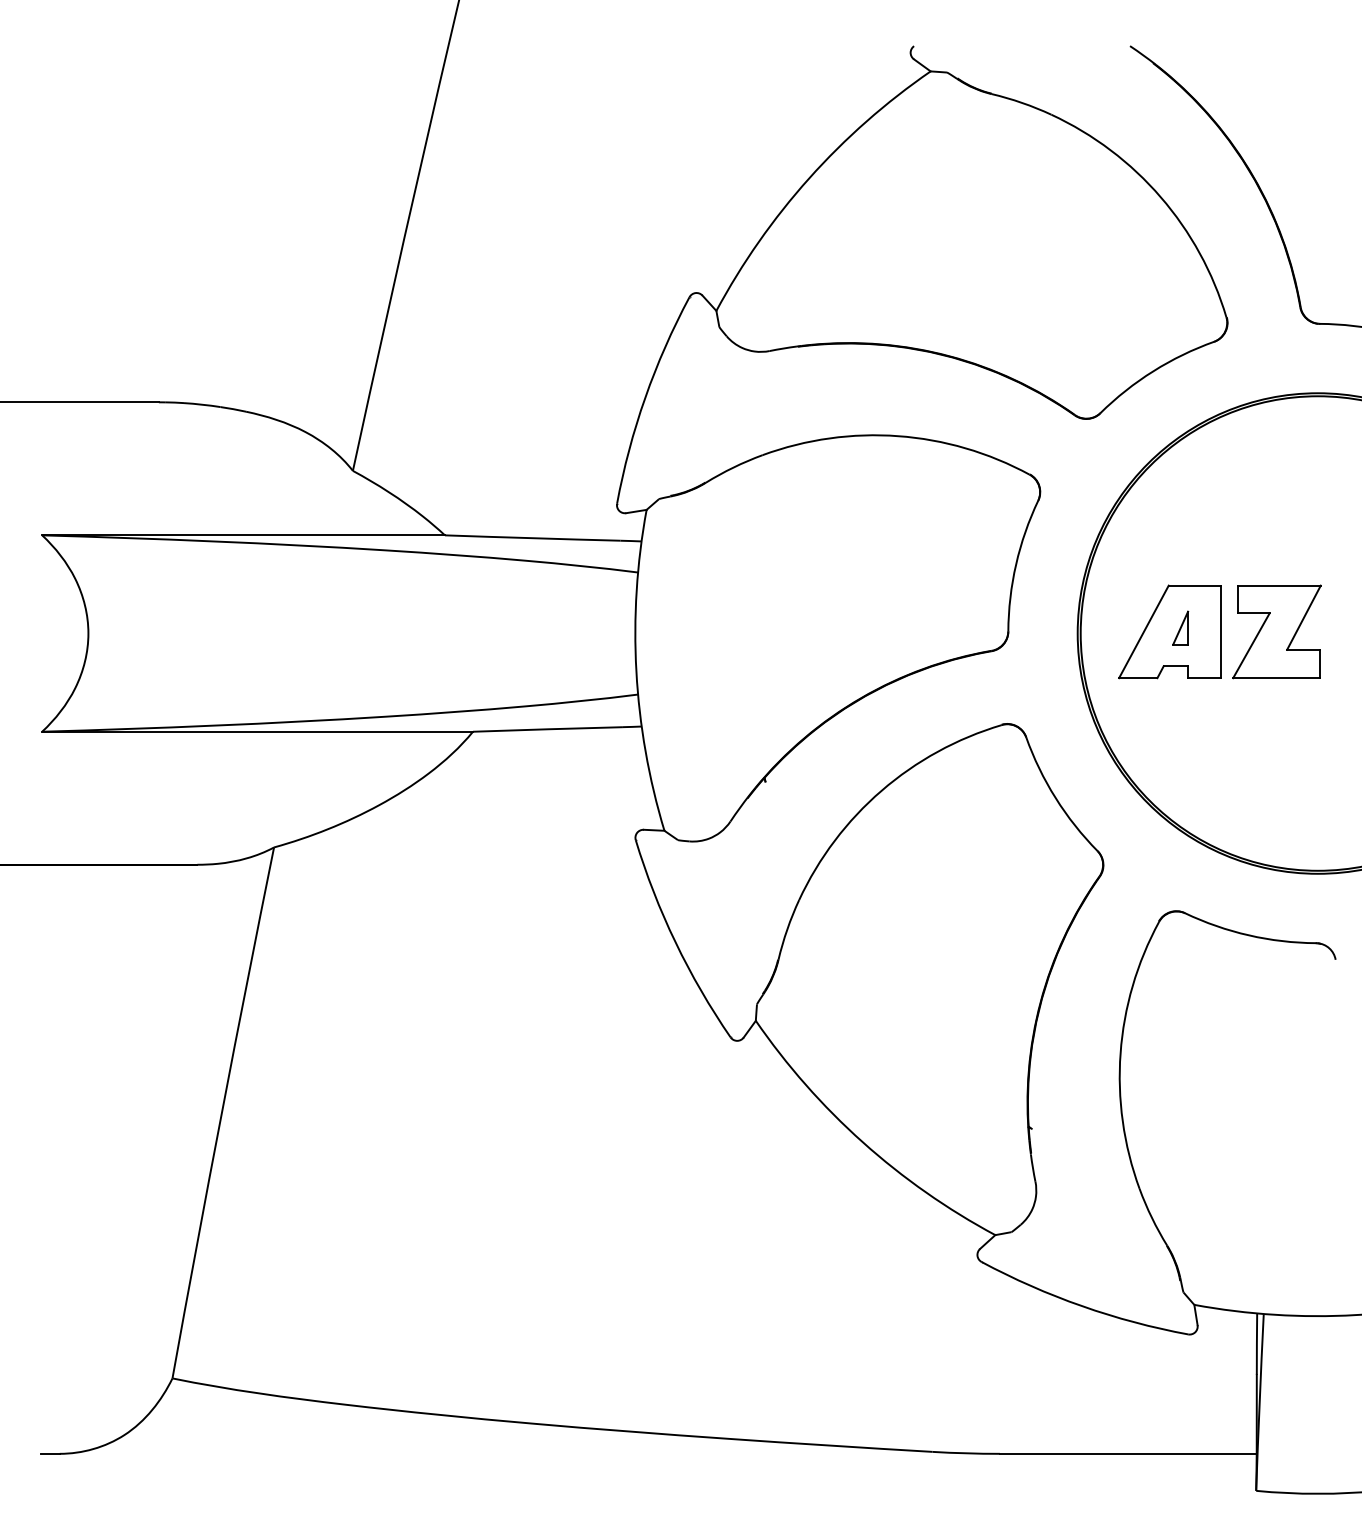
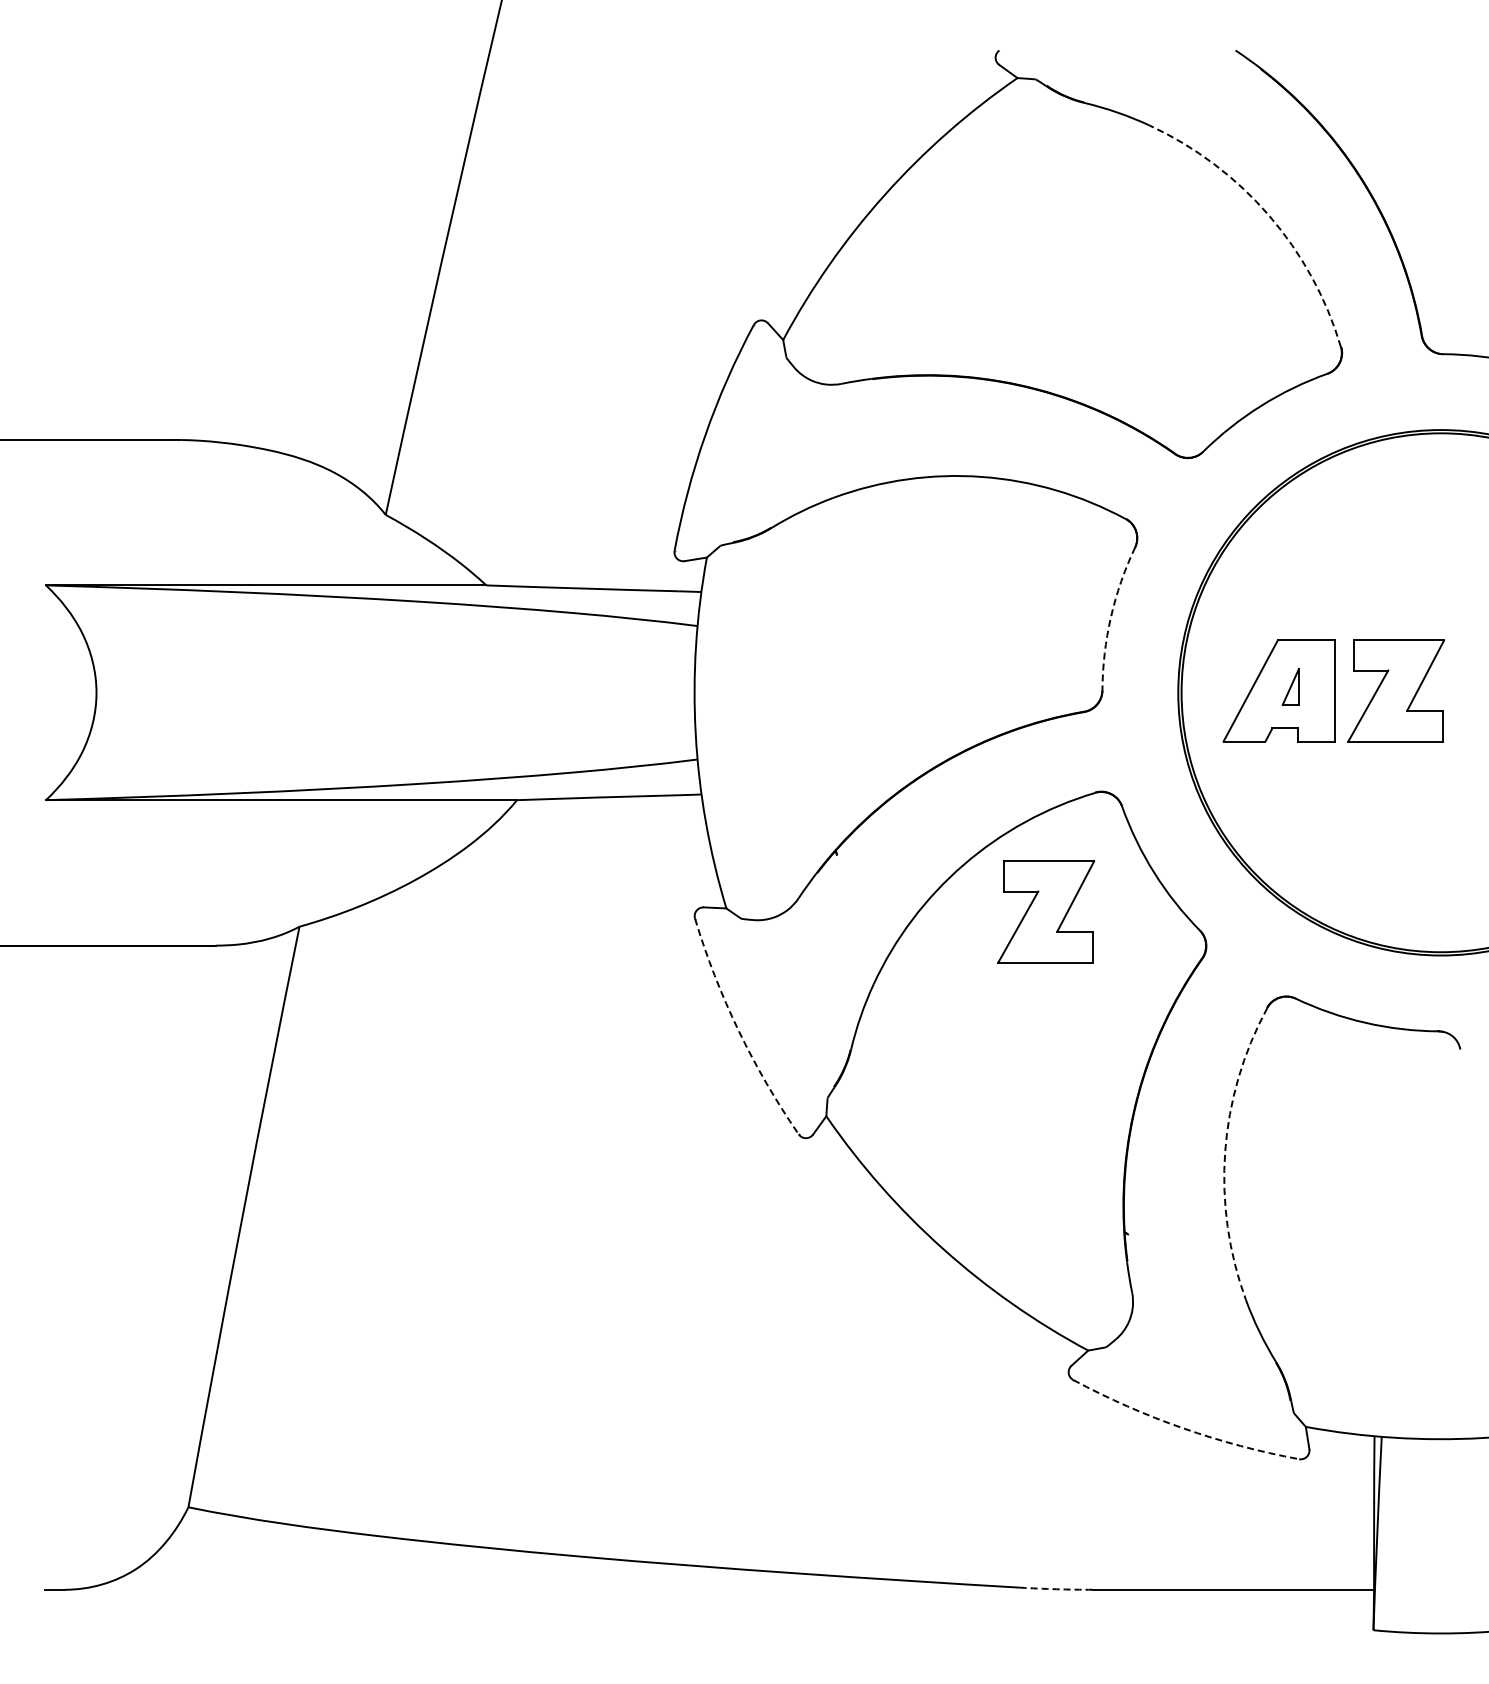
arc: (1161, 197) -> (1269, 215), solid -> dashed
arc: (1015, 564) -> (1110, 617), solid -> dashed
part: (957, 833) -> (1046, 911), added
arc: (675, 942) -> (738, 1030), solid -> dashed
arc: (1120, 1053) -> (1225, 1151), solid -> dashed
arc: (1082, 1306) -> (1183, 1428), solid -> dashed
arc: (966, 1453) -> (1056, 1589), solid -> dashed

